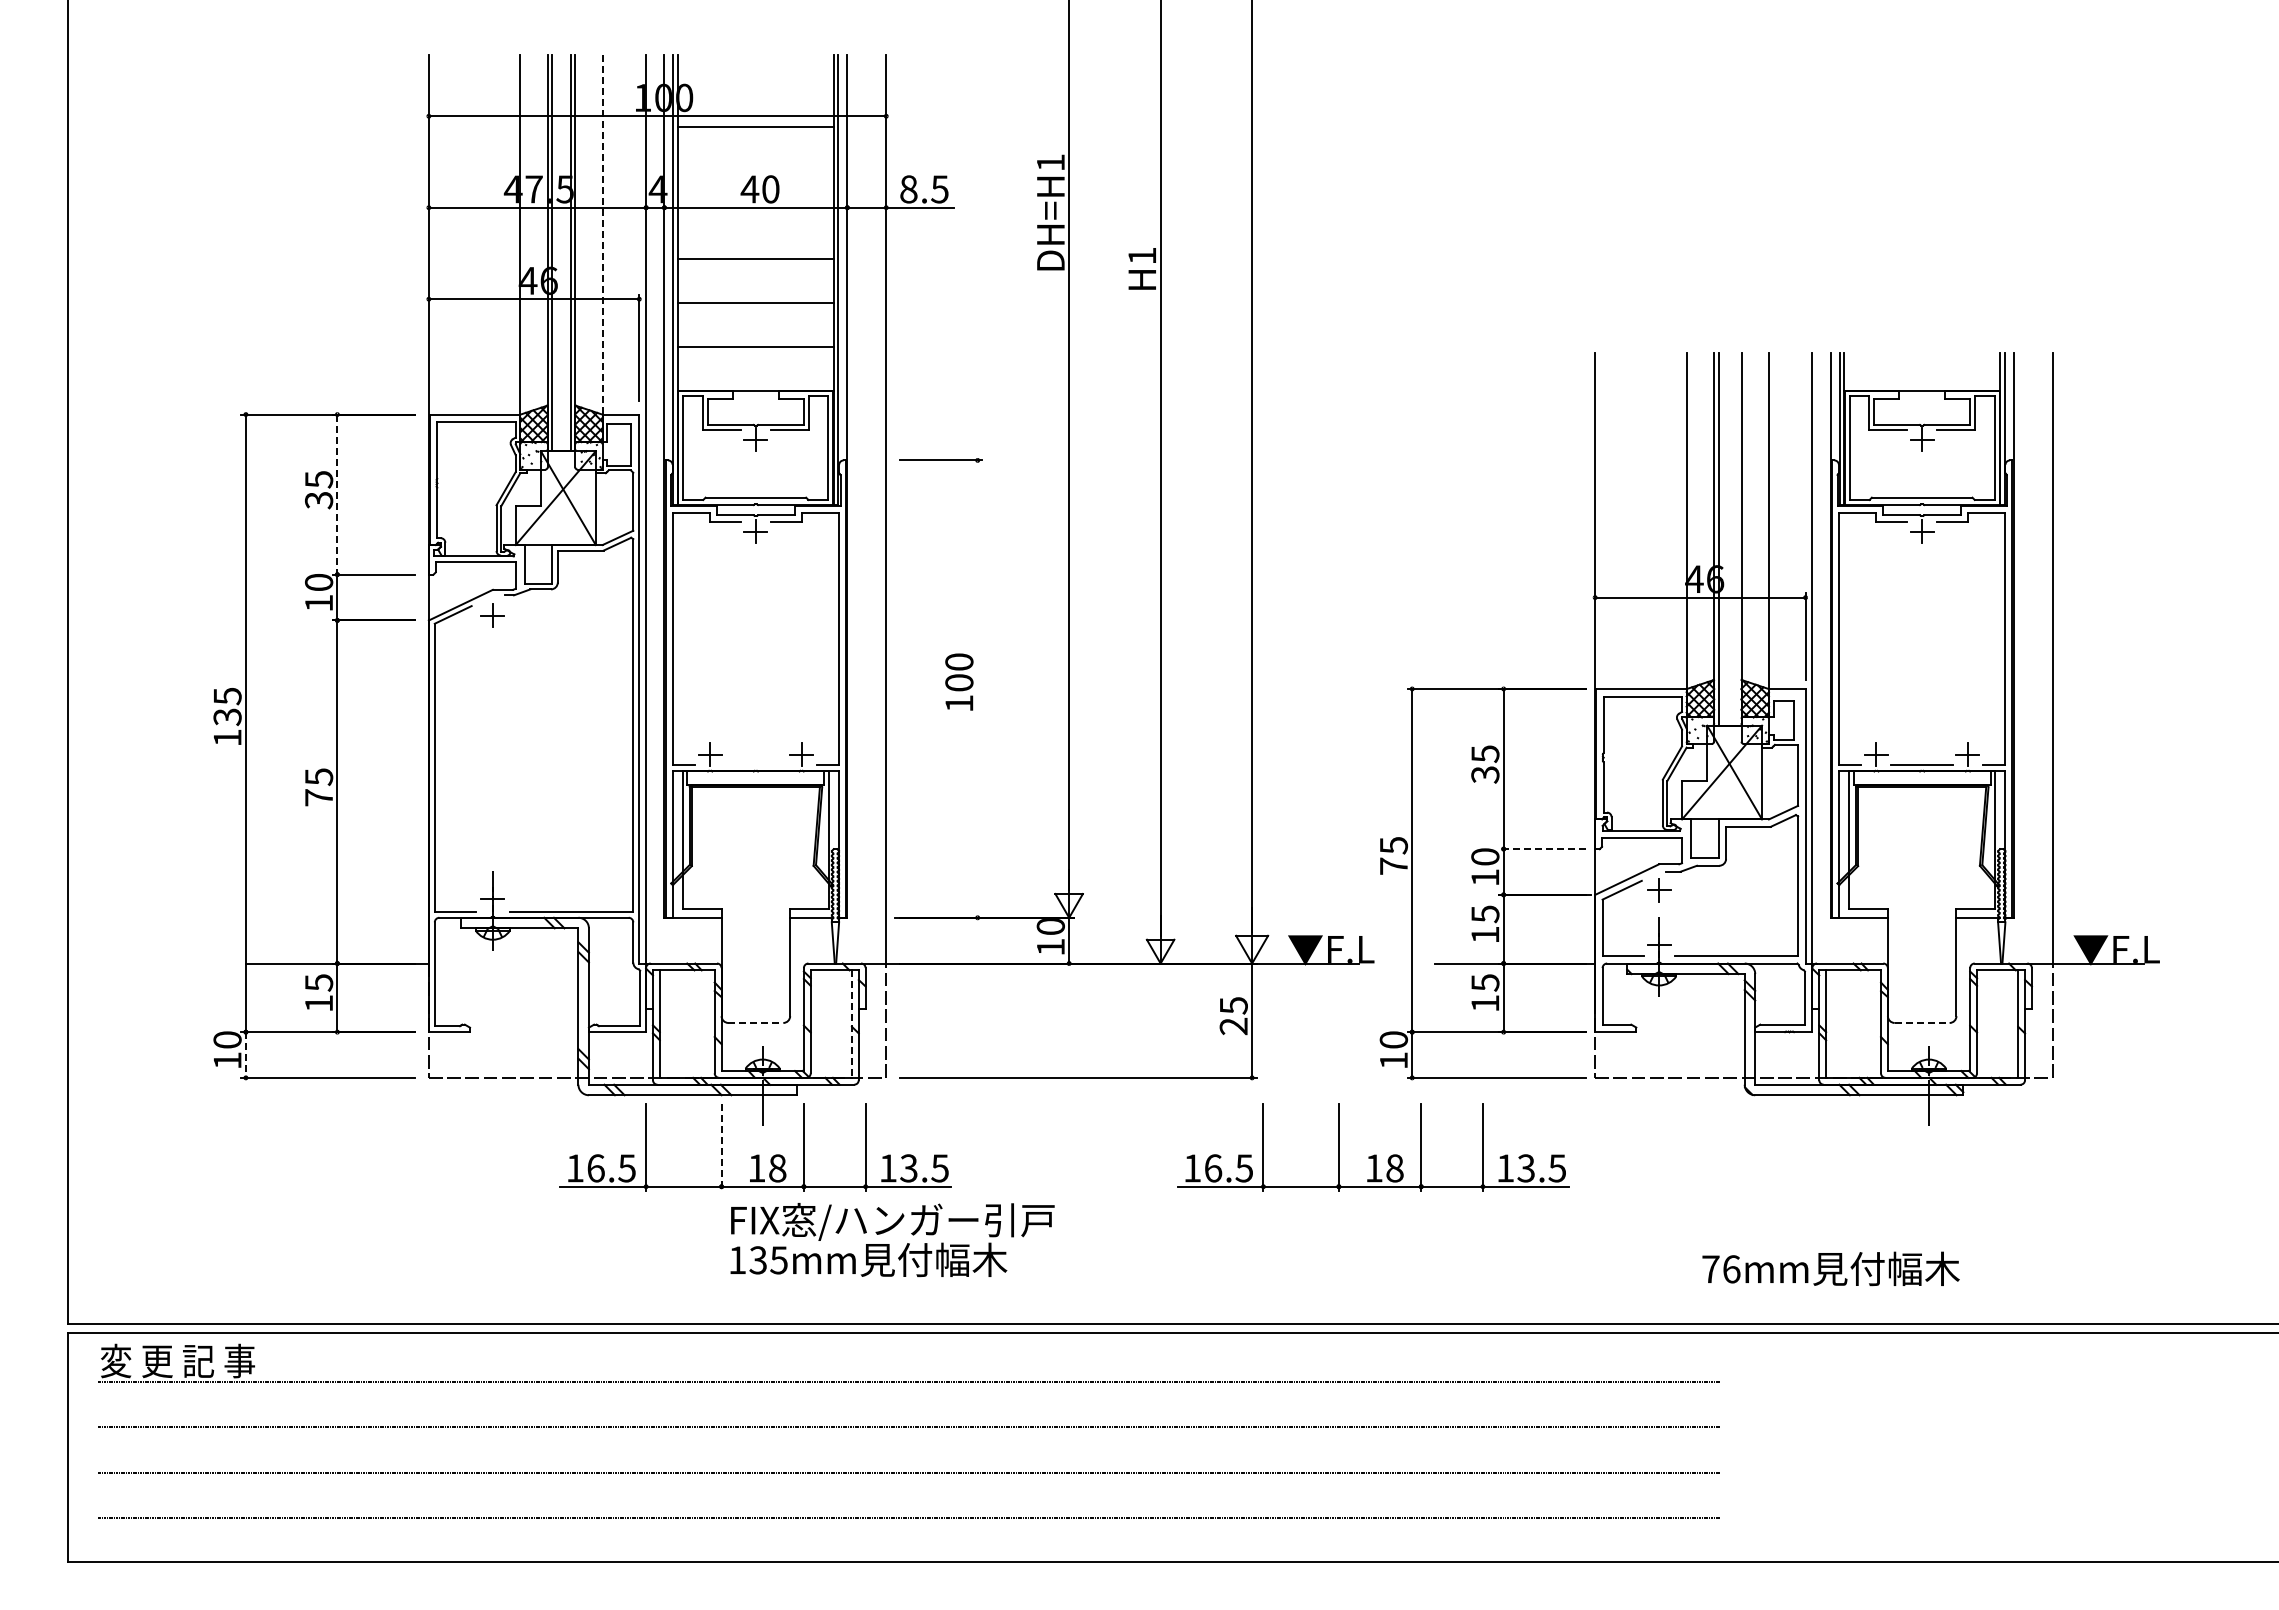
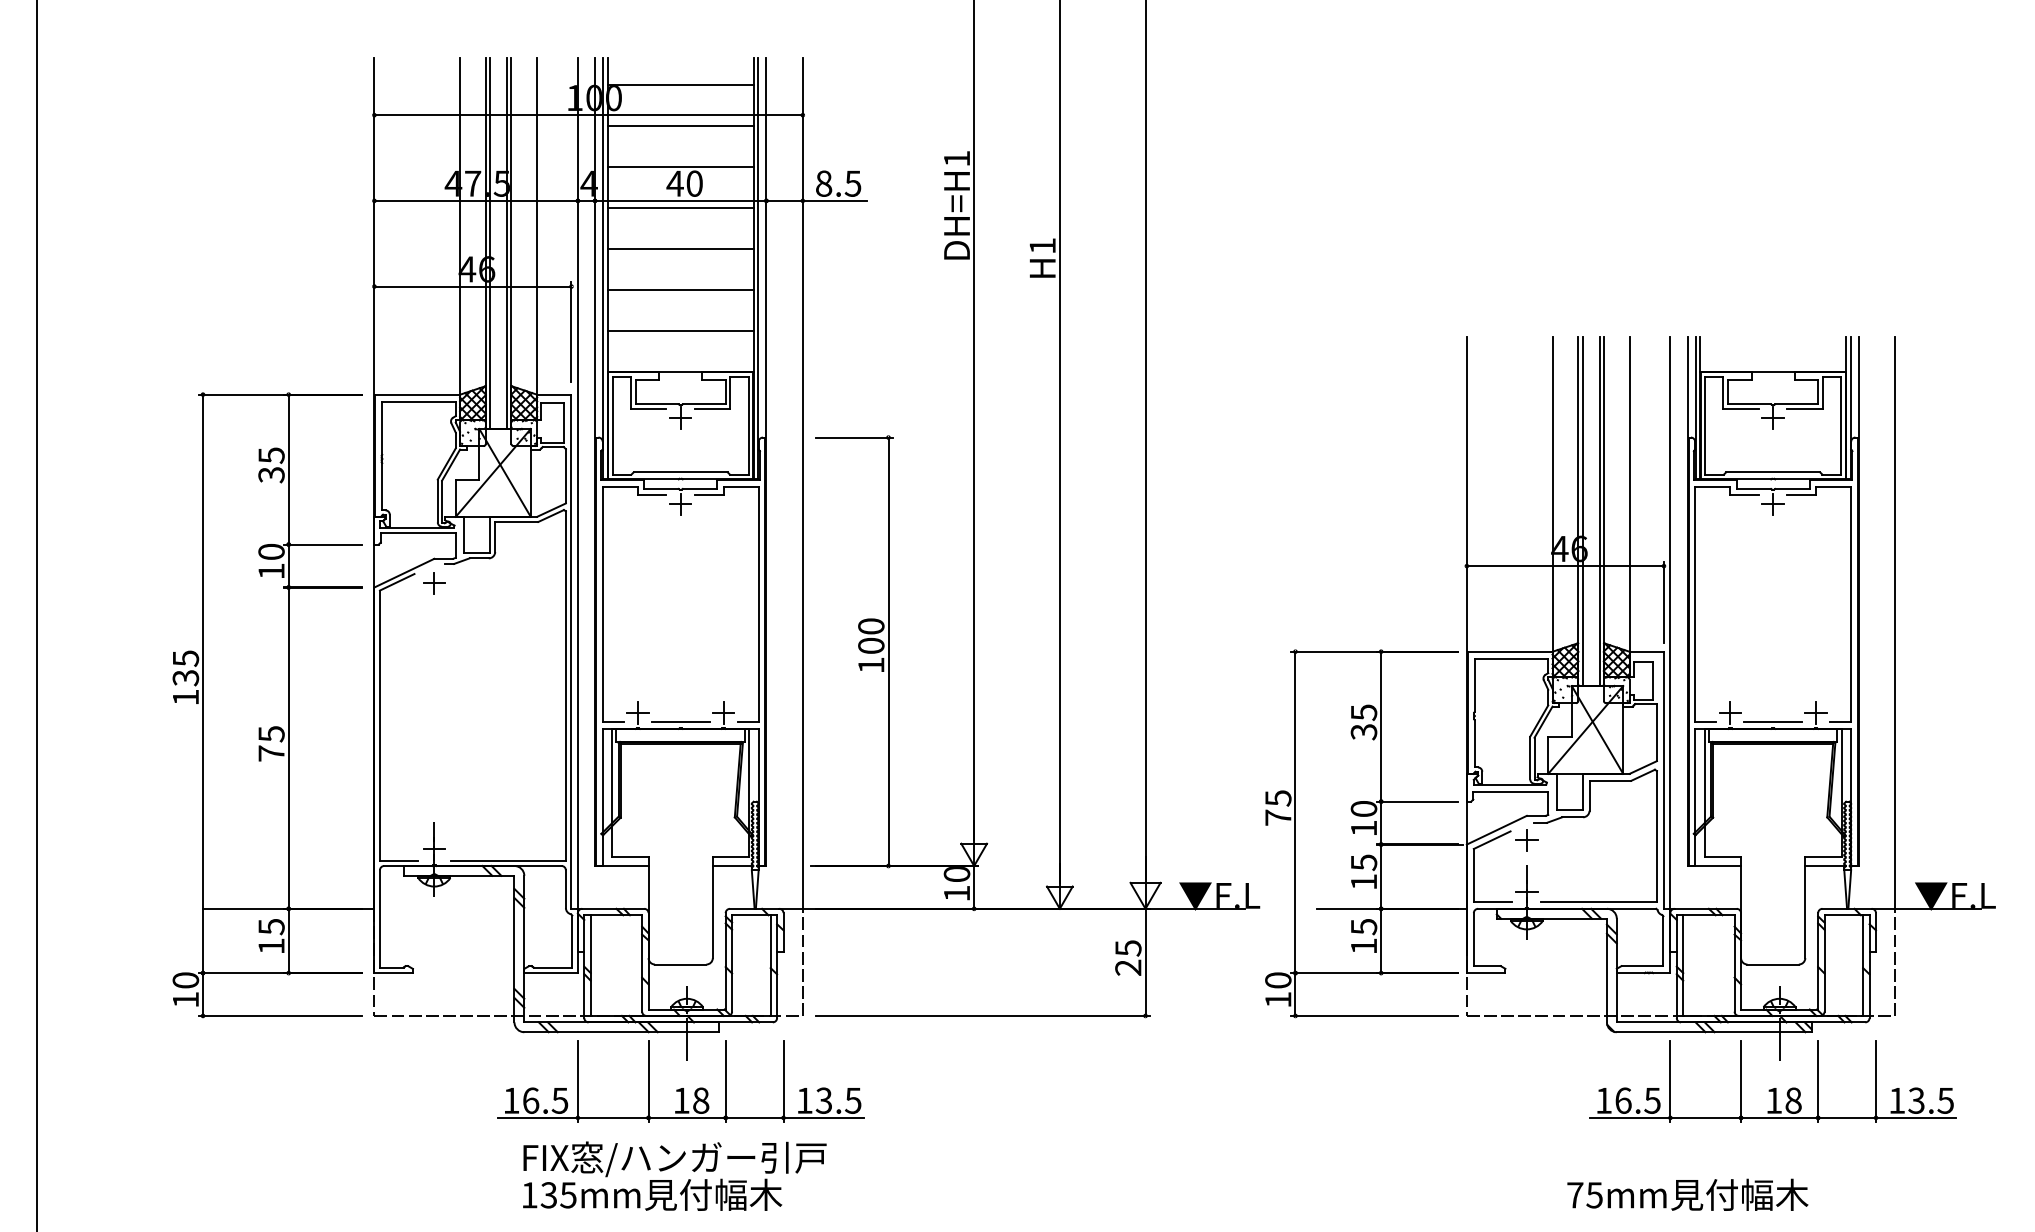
line: (755, 83) -> (680, 84), added
line: (755, 171) -> (680, 166), added
line: (755, 215) -> (680, 208), added
line: (602, 234) -> (537, 225), dashed -> solid
line: (337, 495) -> (288, 470), dashed -> solid
line: (1736, 538) -> (1599, 510), added
line: (977, 688) -> (888, 651), added
line: (755, 764) -> (680, 722), added
line: (1542, 849) -> (1417, 802), dashed -> solid
line: (756, 1022) -> (681, 964), dashed -> solid
line: (1922, 1022) -> (1773, 964), dashed -> solid
line: (851, 1024) -> (770, 965), dashed -> solid
line: (245, 1055) -> (202, 994), dashed -> solid
line: (721, 1148) -> (648, 1082), dashed -> solid
part: (1374, 1154) -> (1774, 1087), moved
text: (892, 1240) -> (674, 1176), moved
text: (1731, 1269) -> (1594, 1195), 76mm -> 75mm

